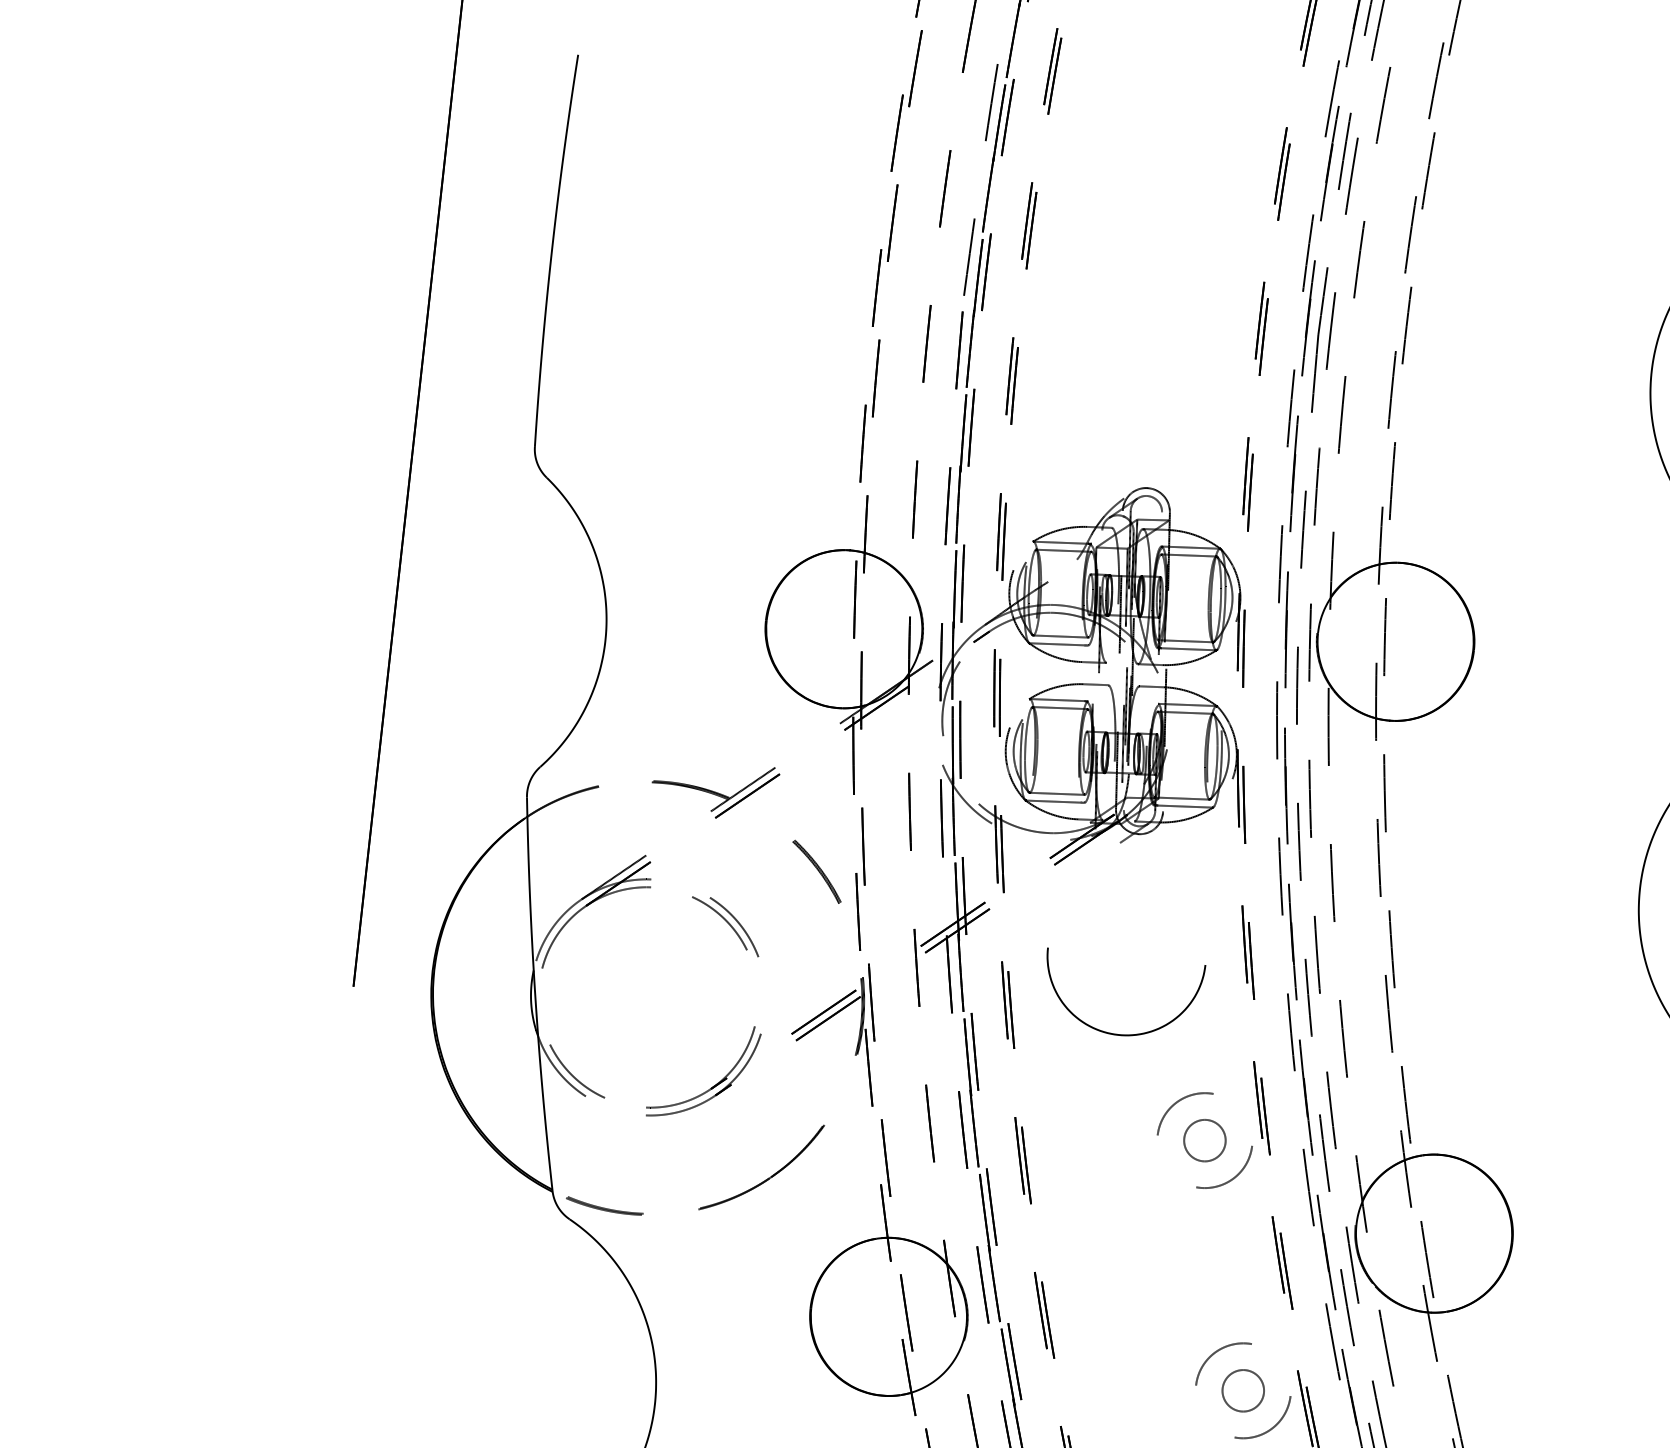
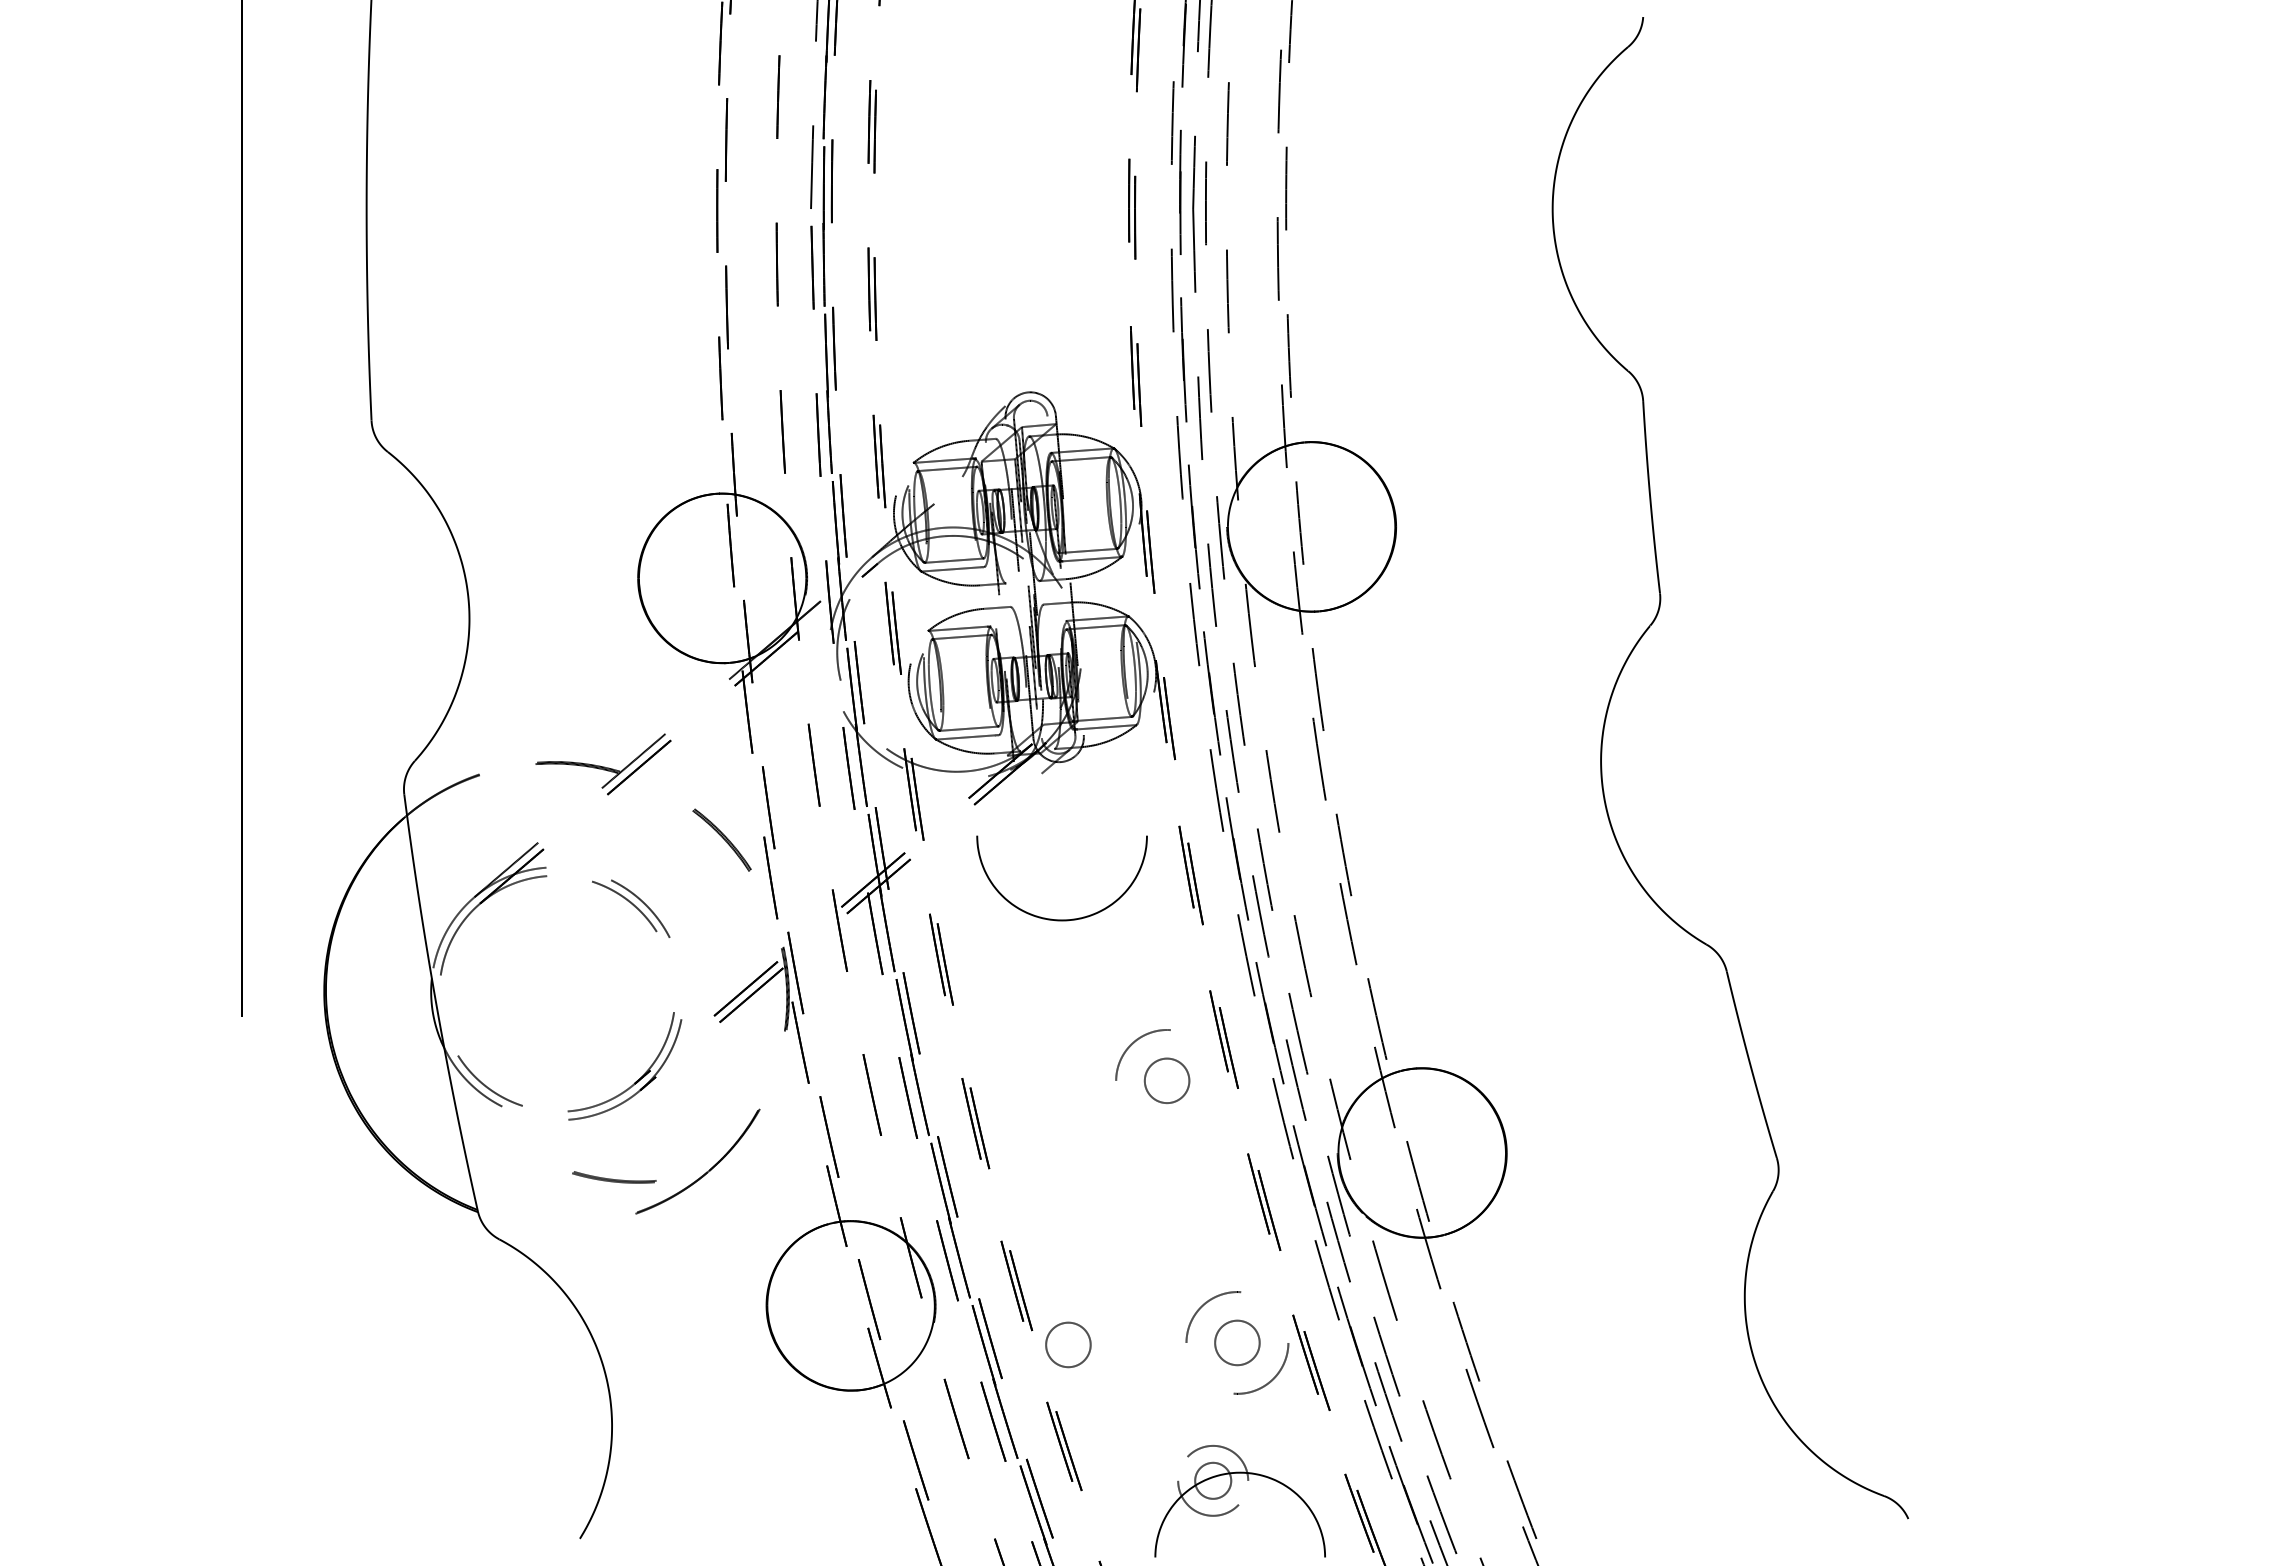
curve: (1117, 1033) -> (1061, 919), moved
curve: (1231, 1178) -> (1199, 1118), removed
part: (604, 1206) -> (614, 1177), moved
part: (1086, 1374) -> (1068, 1344), added

